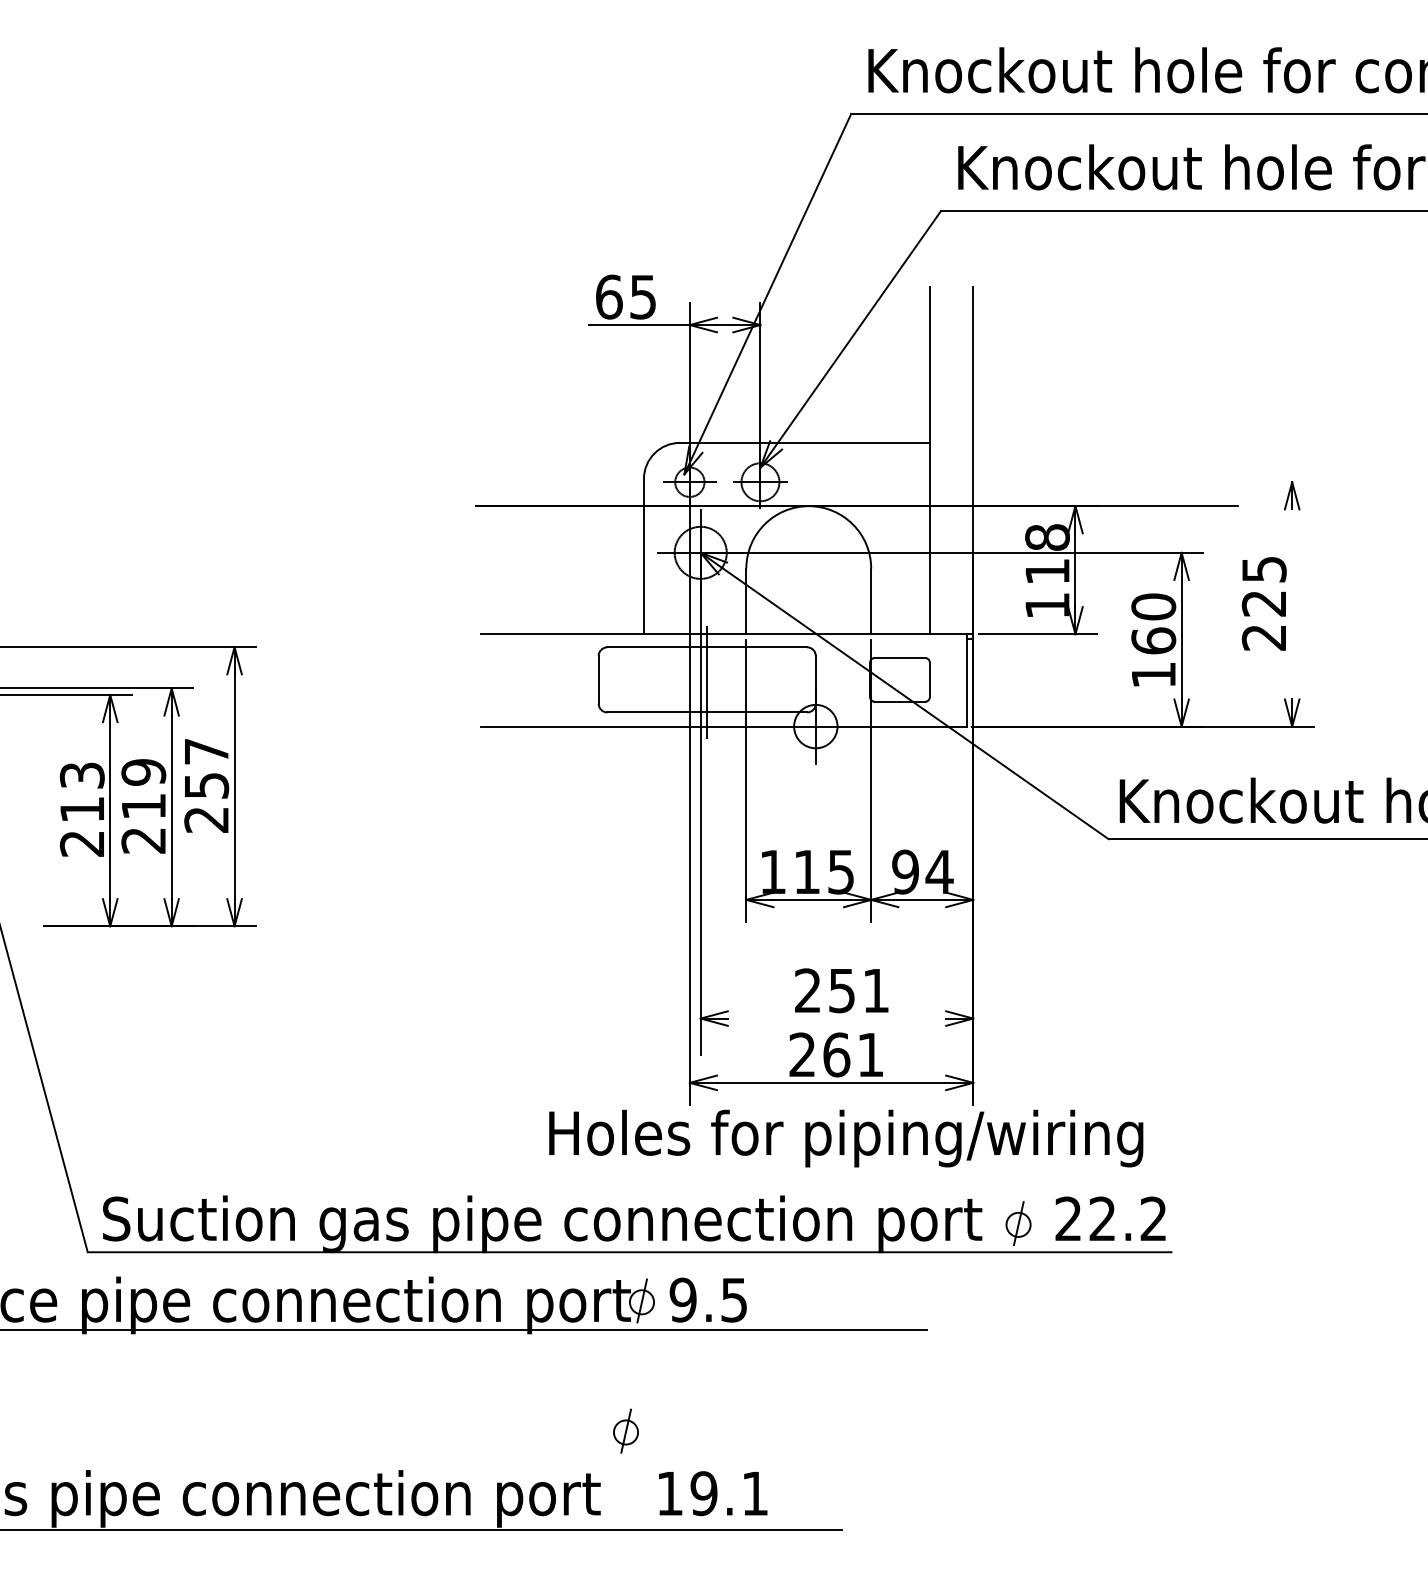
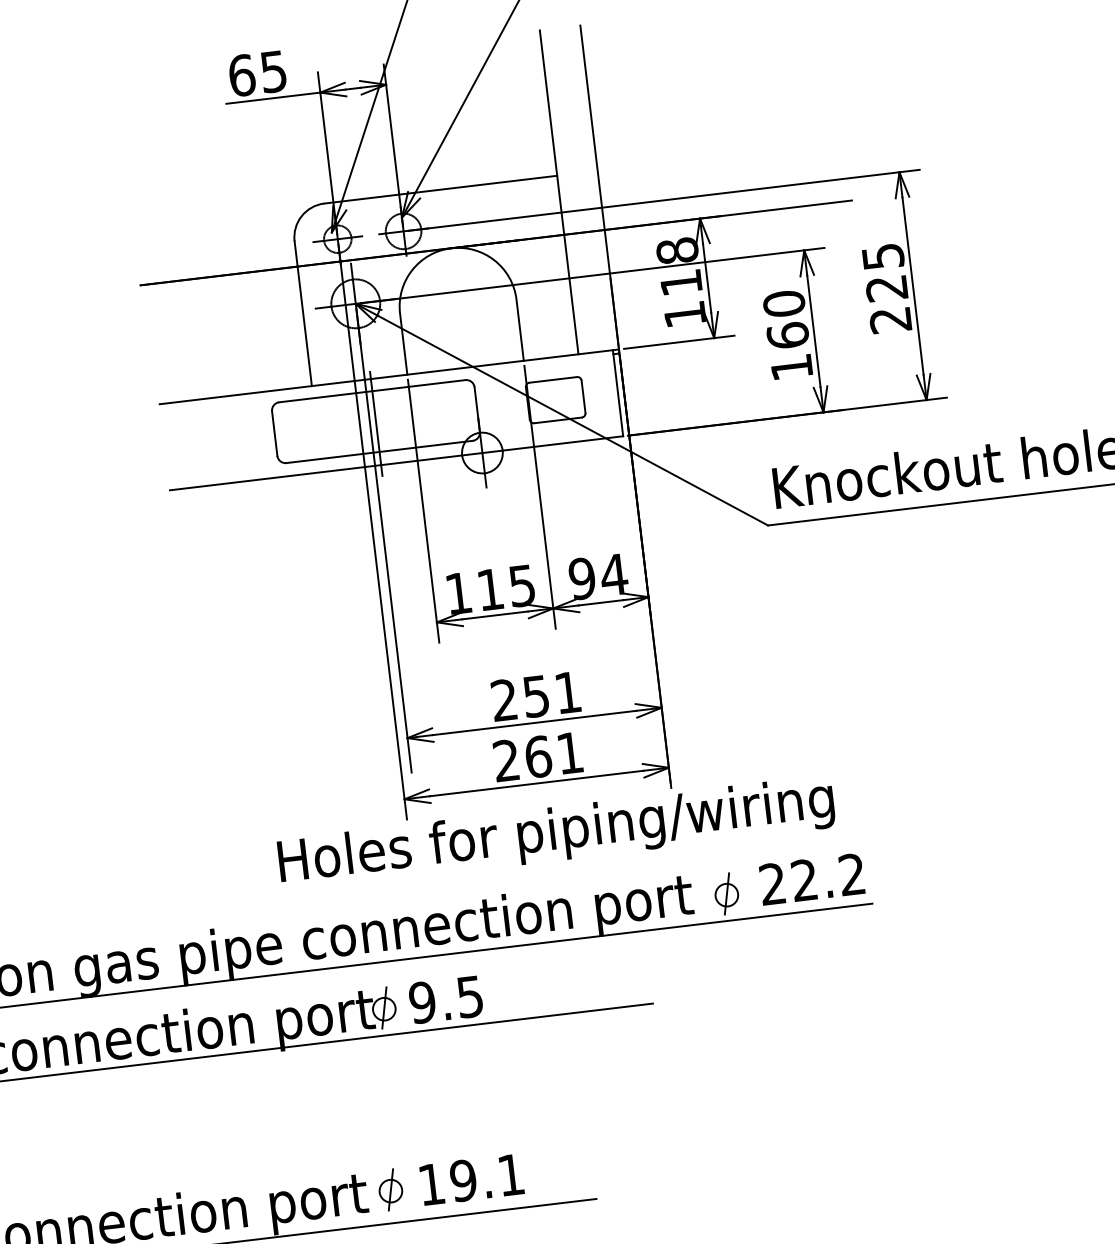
line: (1039, 482) -> (663, 200), added
line: (1292, 604) -> (913, 286), added
line: (836, 1018) -> (534, 722), added
part: (625, 1430) -> (390, 1189), moved

